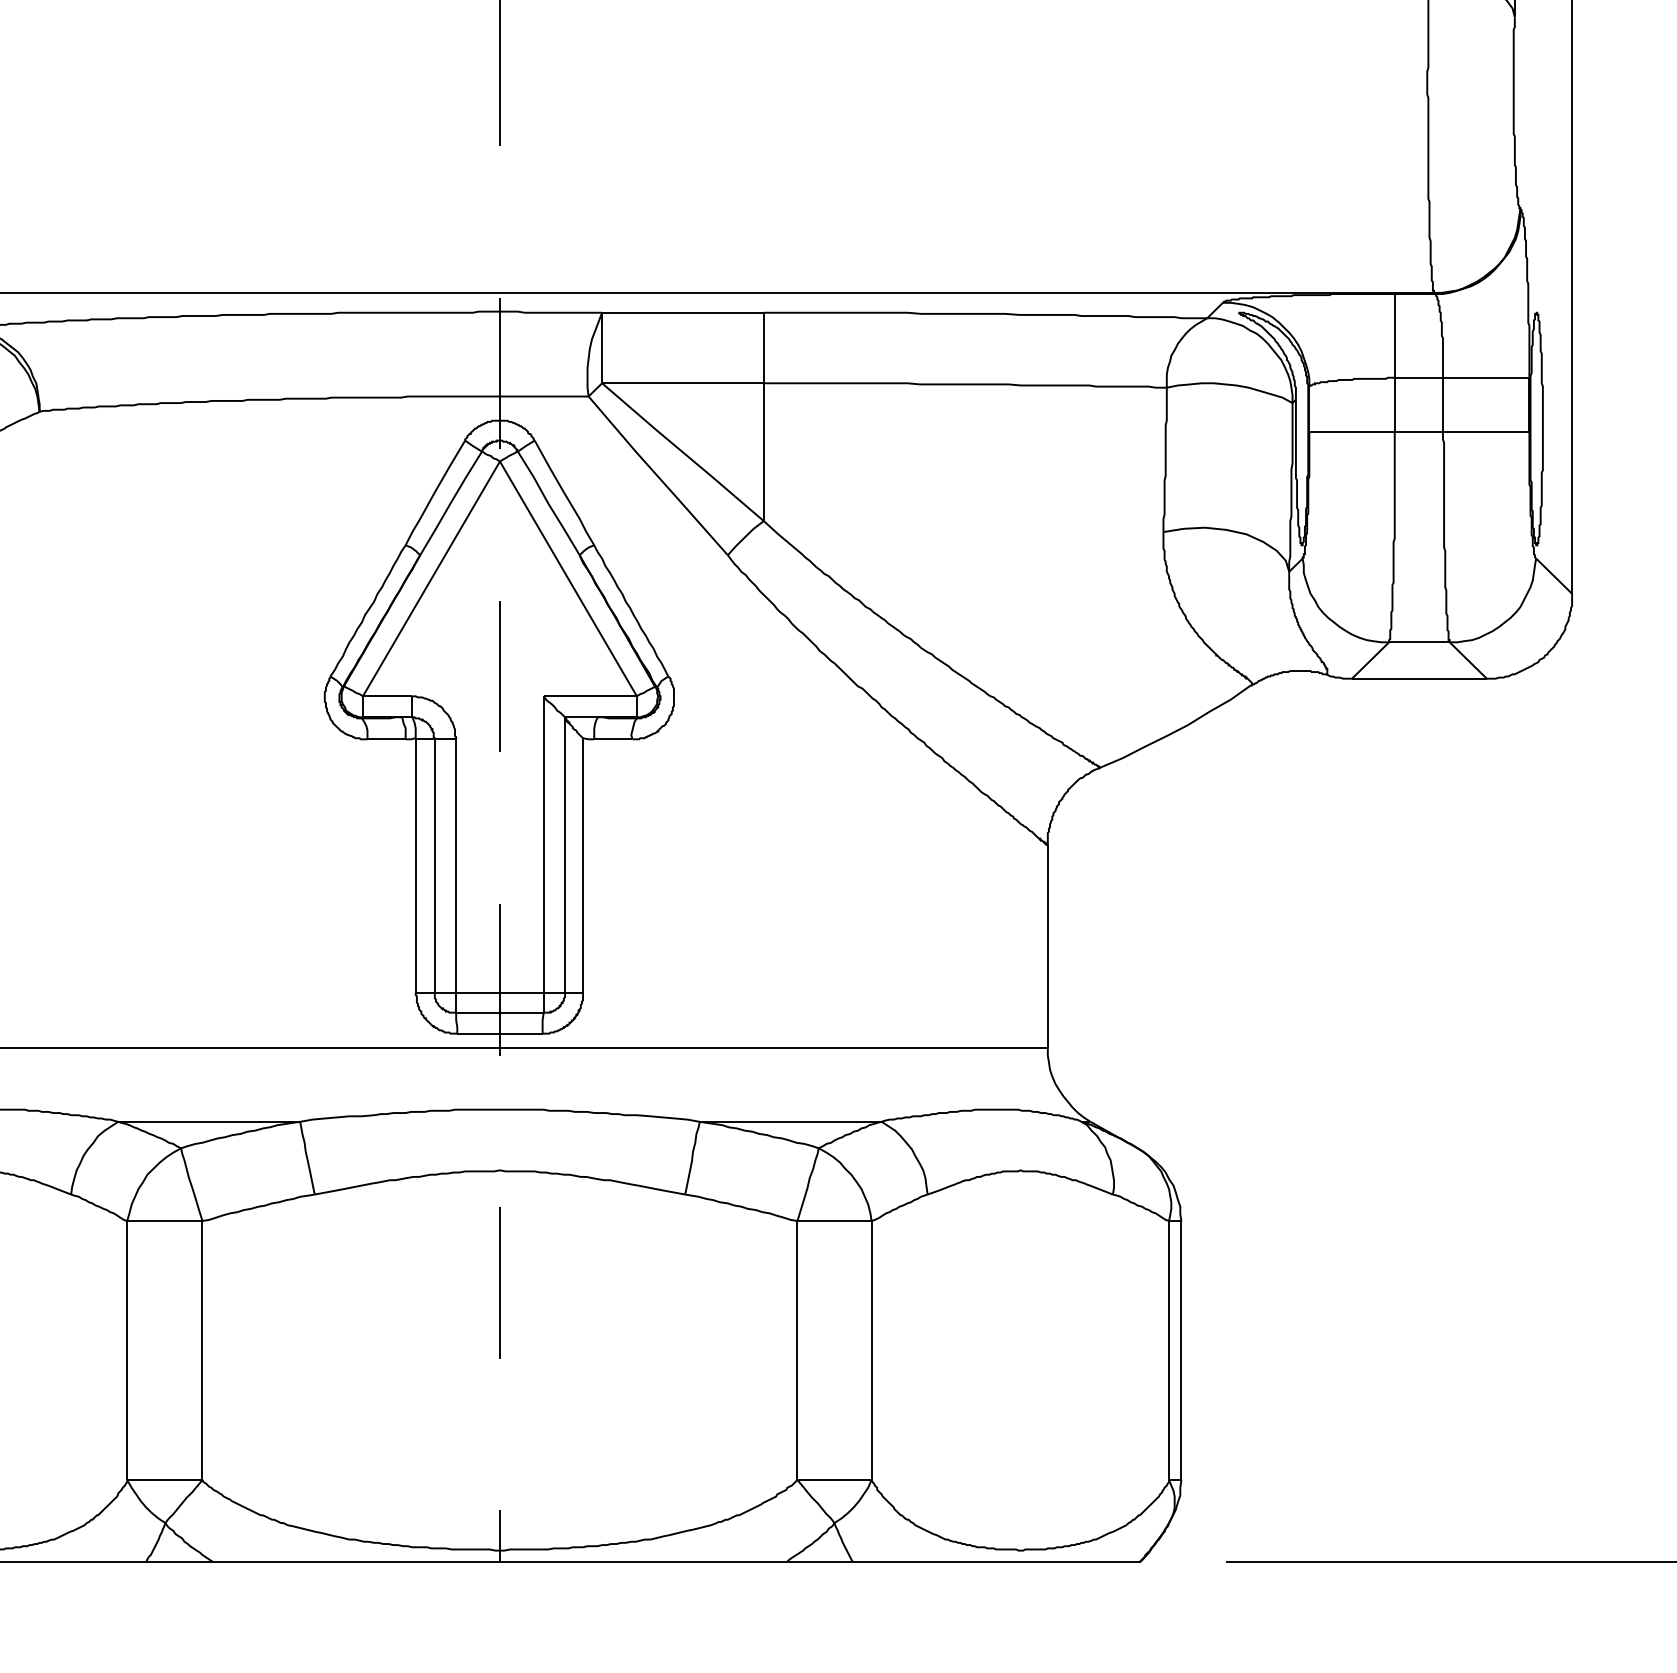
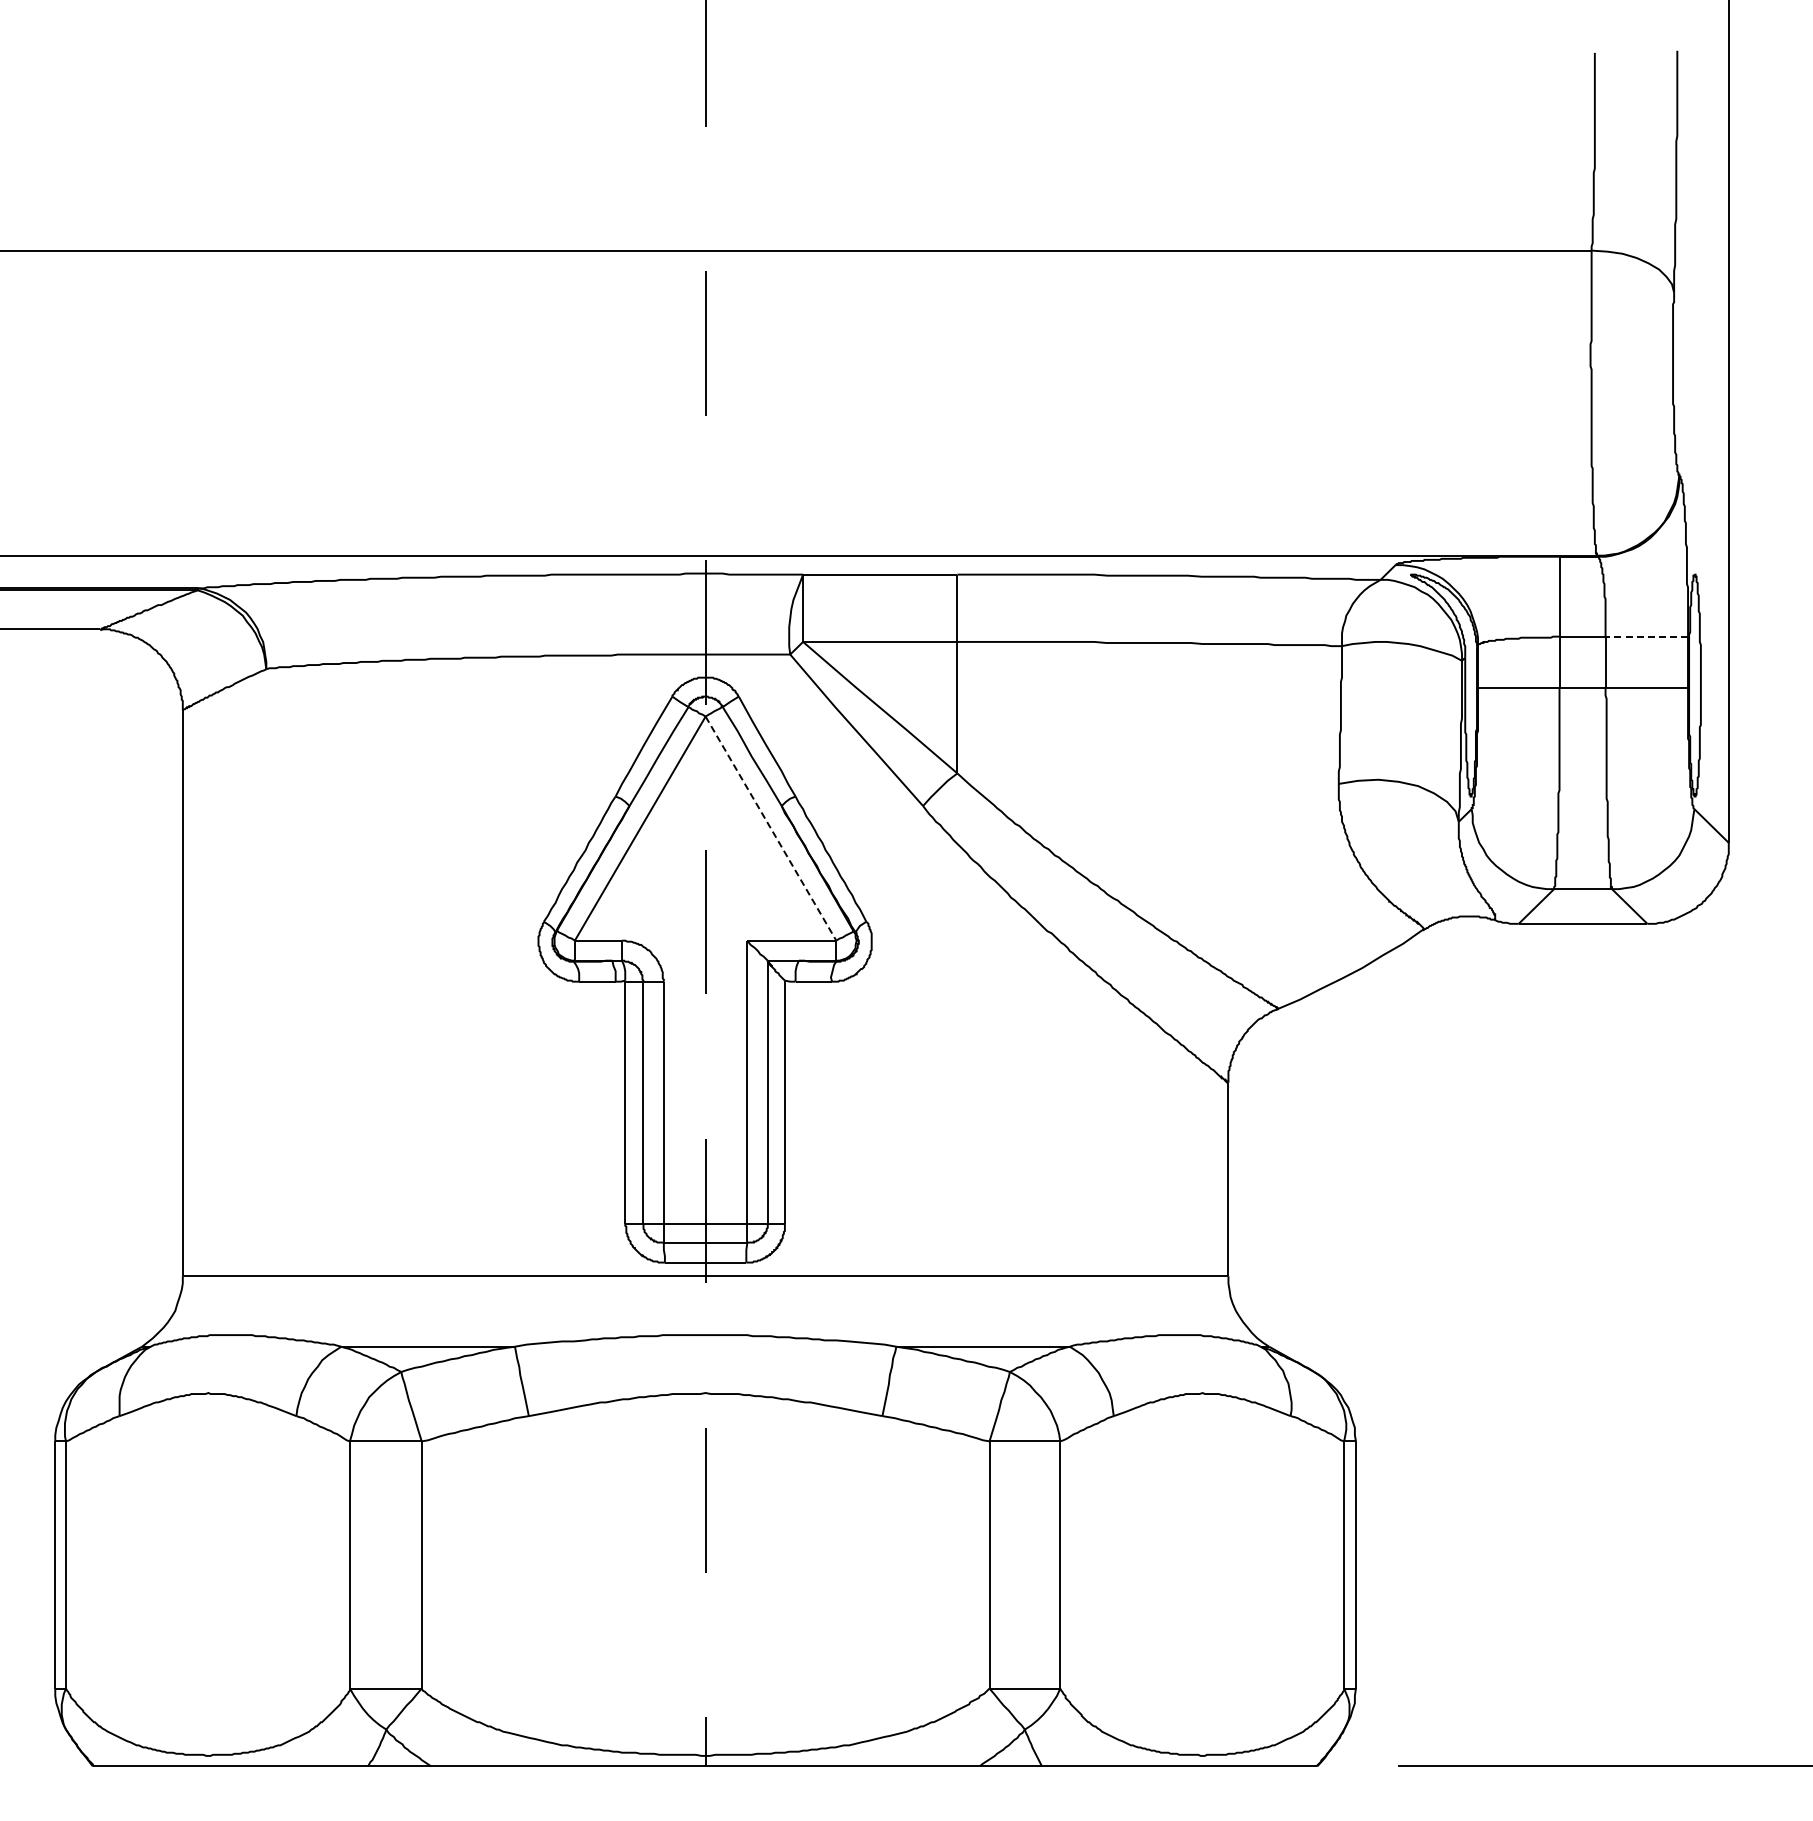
line: (1485, 377) -> (1646, 636), solid -> dashed
line: (567, 578) -> (770, 828), solid -> dashed

